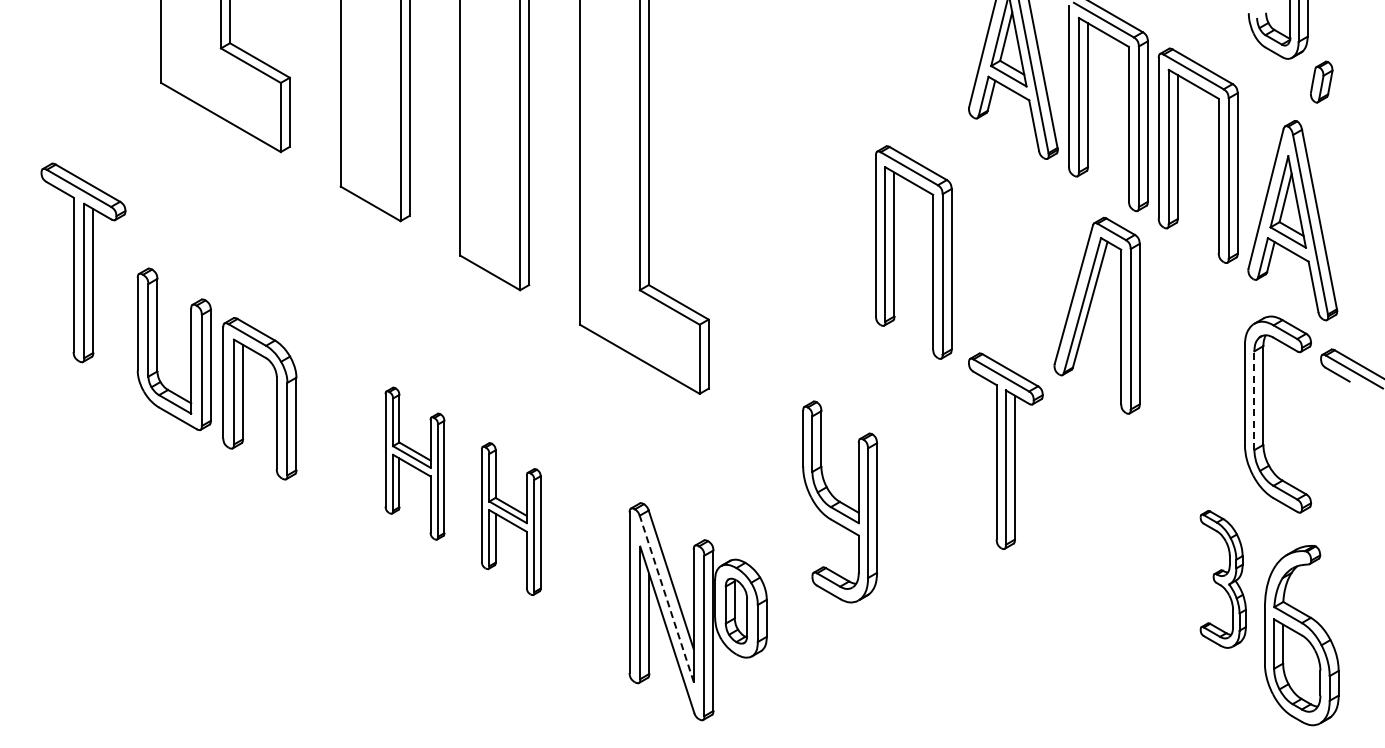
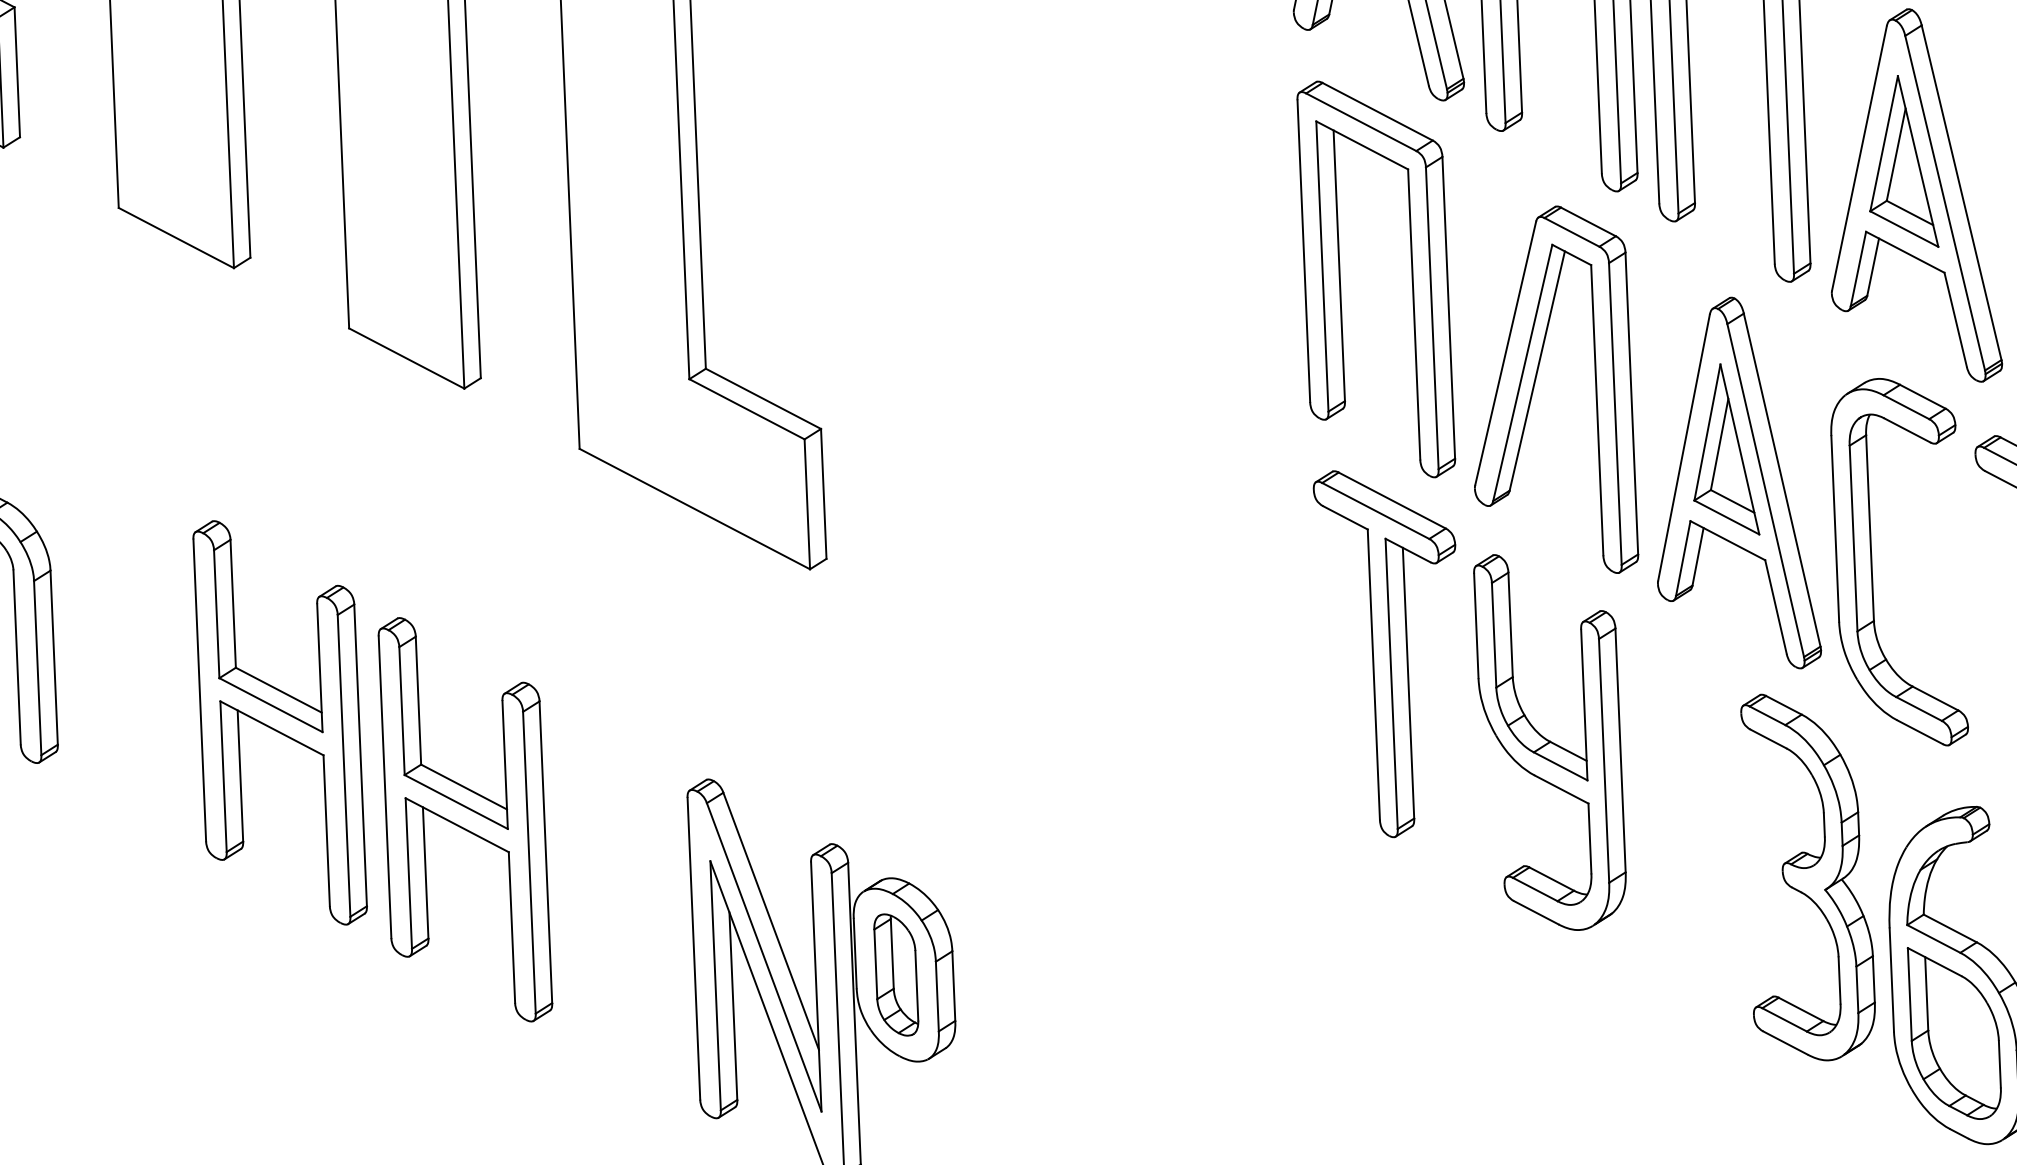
part: (894, 252) -> (1340, 280), moved
part: (1191, 369) -> (1732, 484), added
line: (1254, 400) -> (1853, 538), dashed -> solid
part: (414, 463) -> (279, 722), size x1.43
part: (840, 501) -> (1551, 740), moved
part: (511, 518) -> (466, 818), size x1.43
part: (1223, 579) -> (1809, 877), size x1.43
line: (666, 598) -> (763, 956), dashed -> solid

